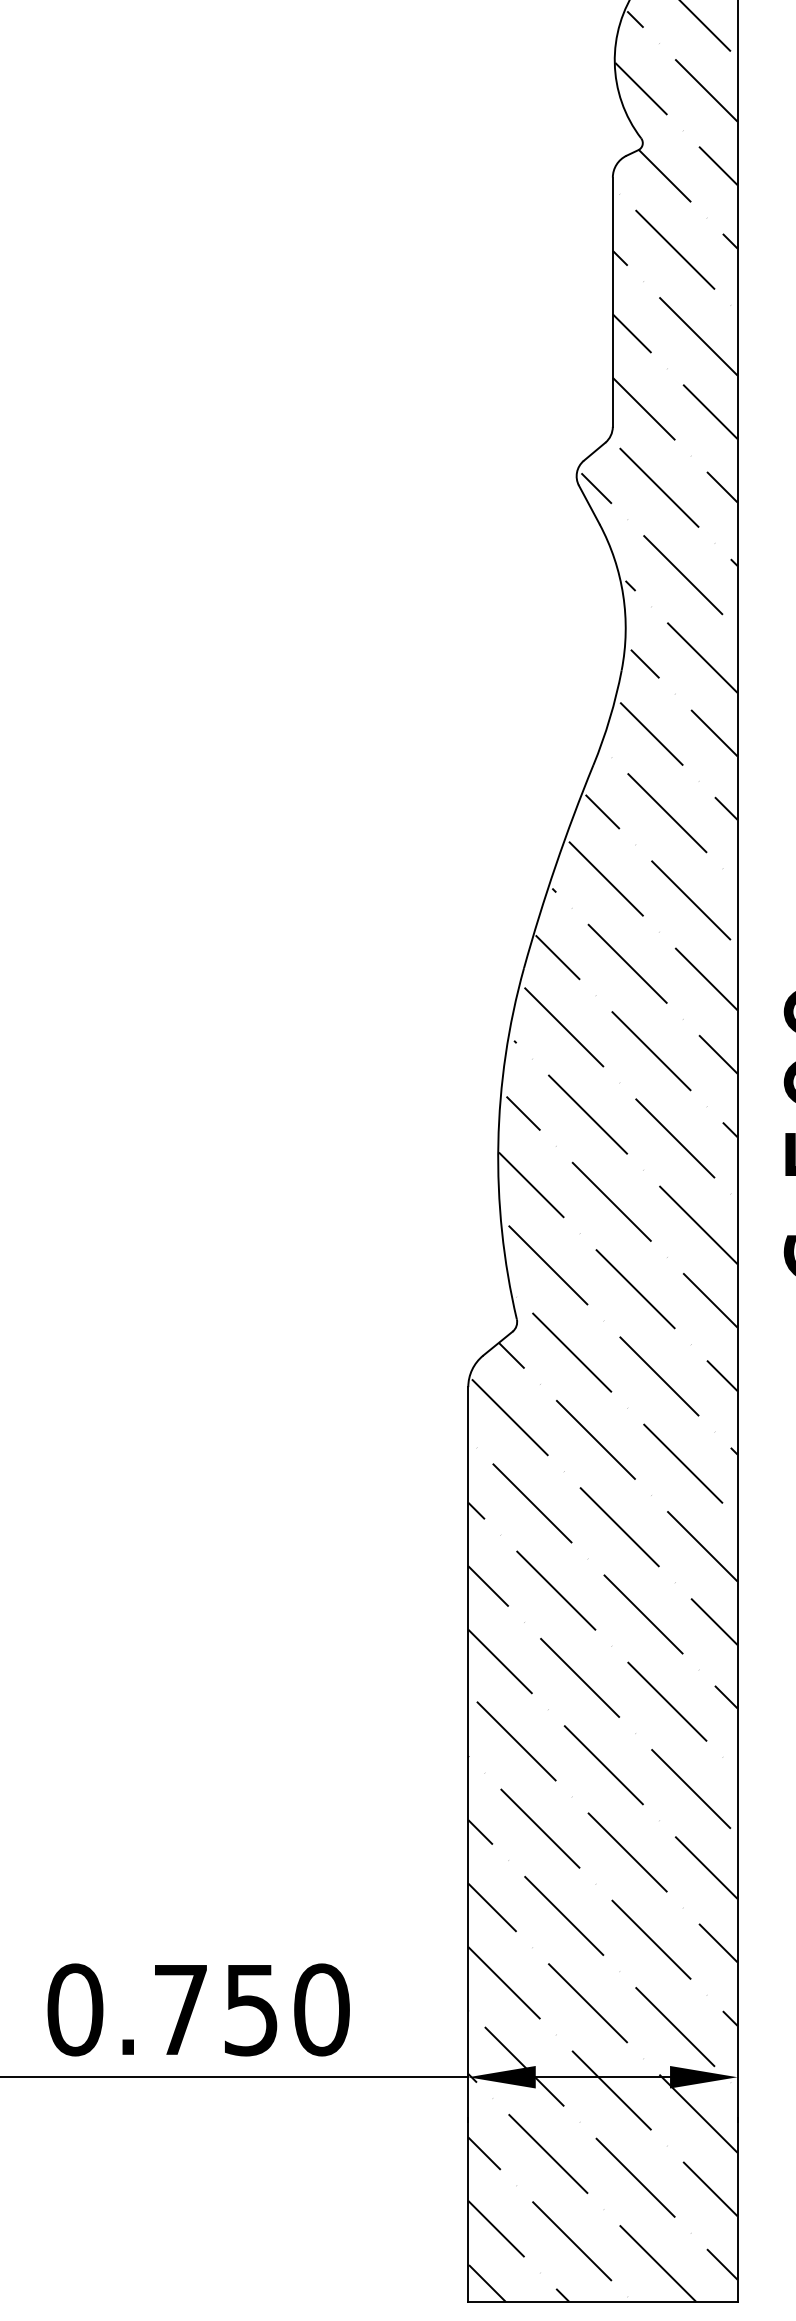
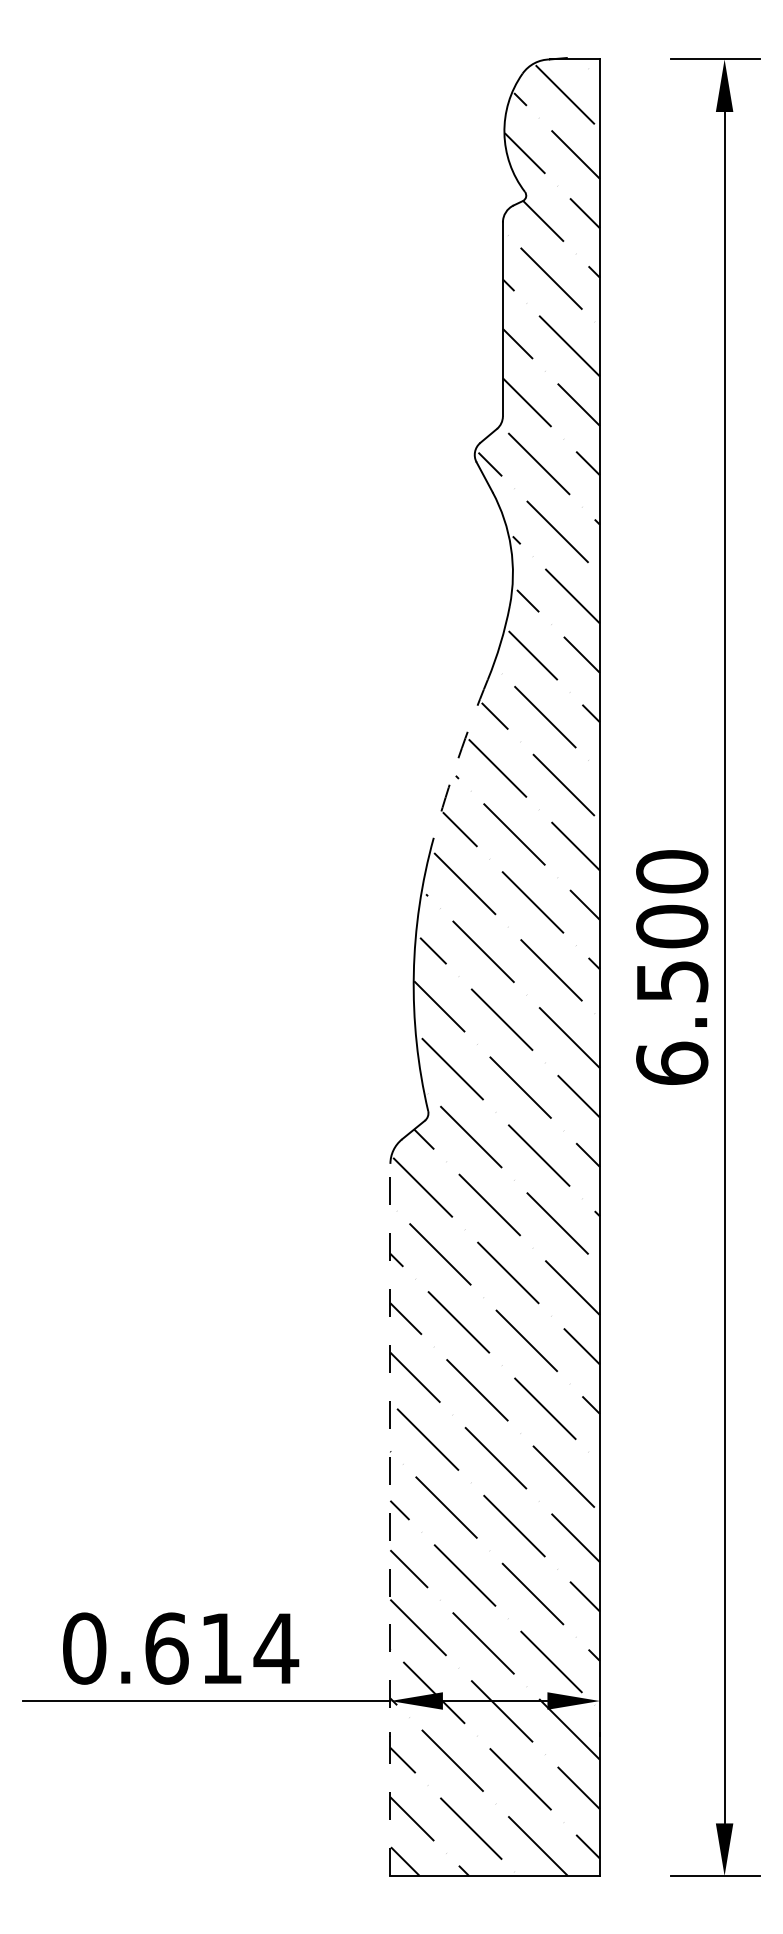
arc: (555, 866) -> (458, 758), solid -> dashed
line: (468, 1844) -> (390, 1519), solid -> dashed
text: (252, 2009) -> (222, 1648), 0.750 -> 0.614

